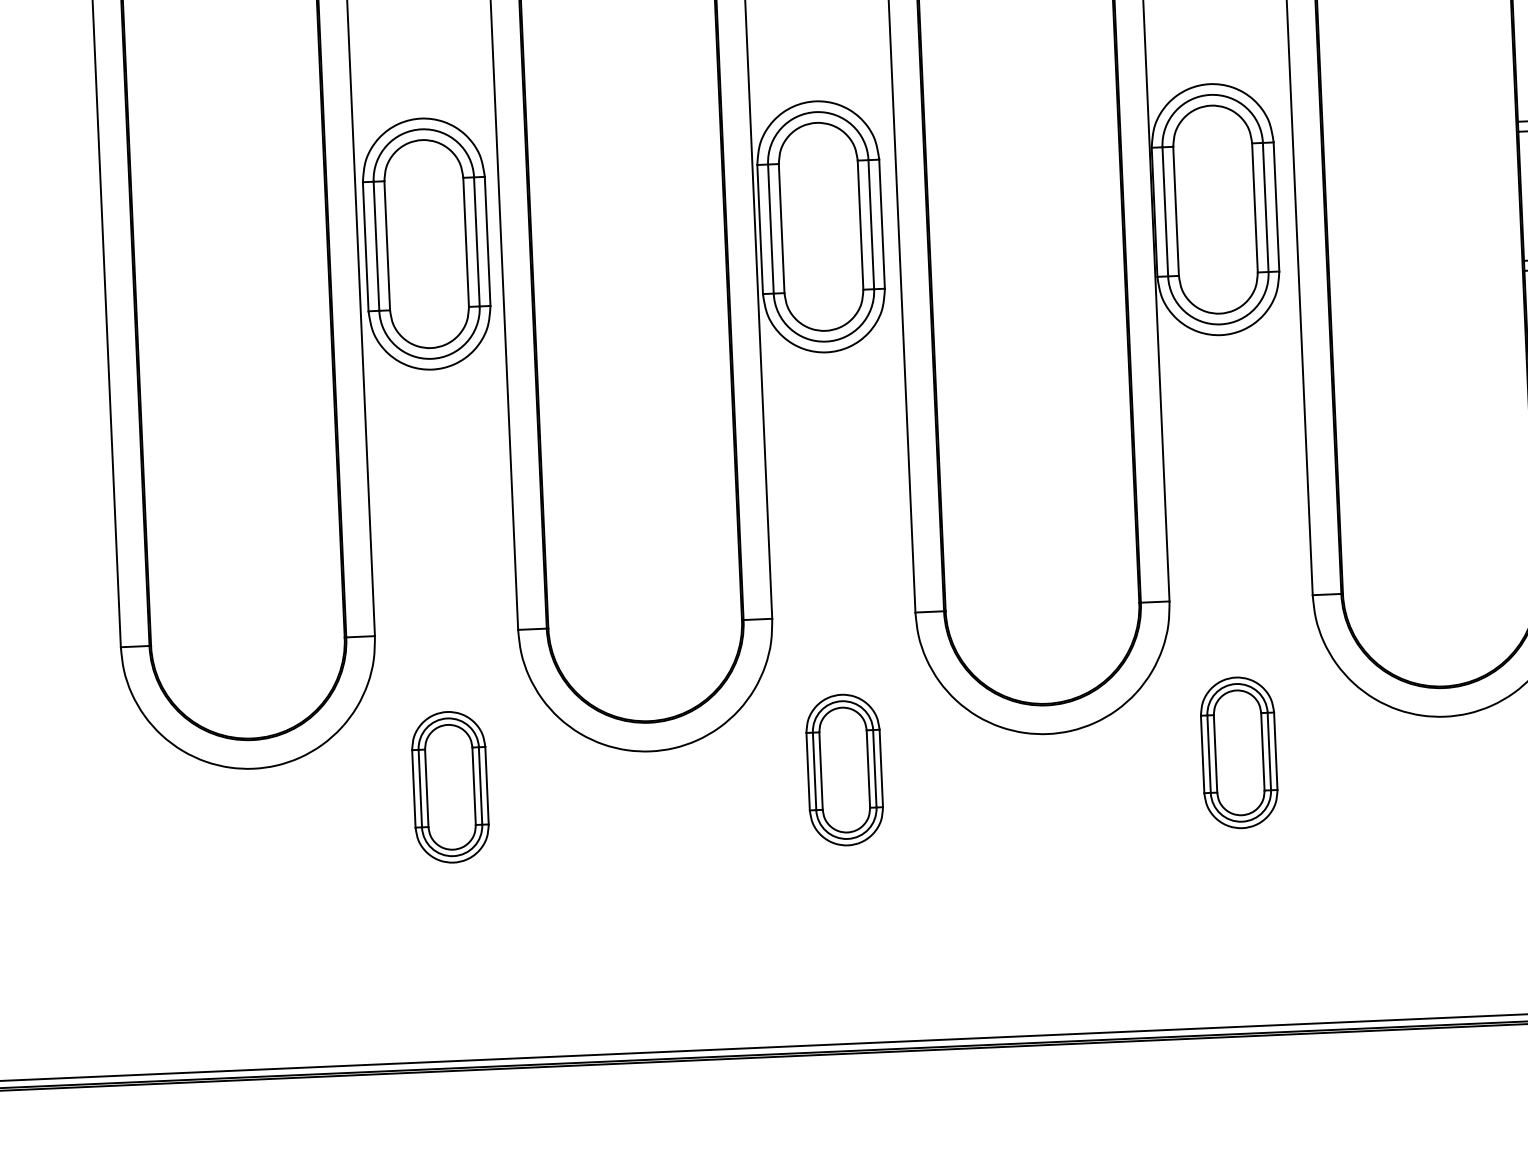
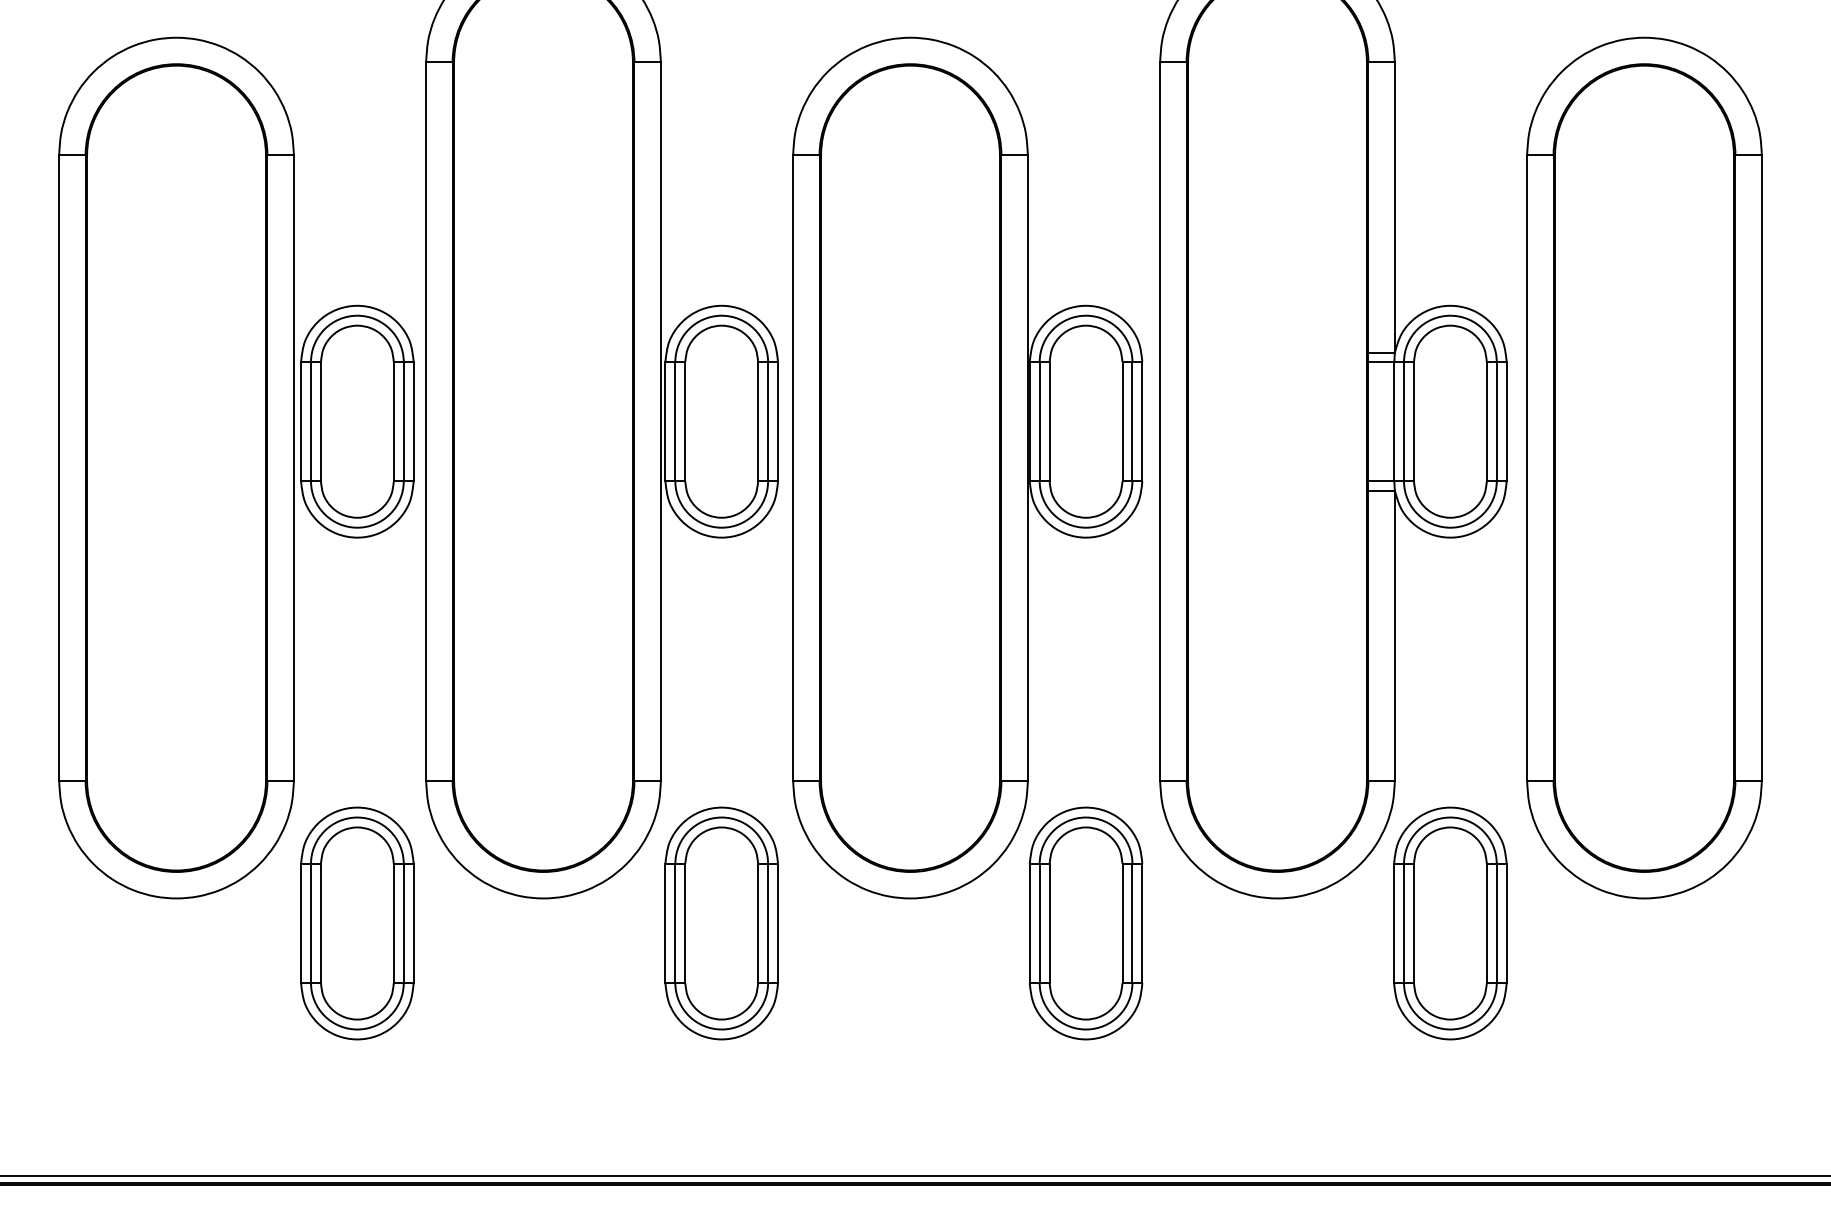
part: (1238, 752) -> (1085, 923), size x1.67
part: (844, 770) -> (721, 923), size x1.67
part: (450, 787) -> (357, 923), size x1.67

